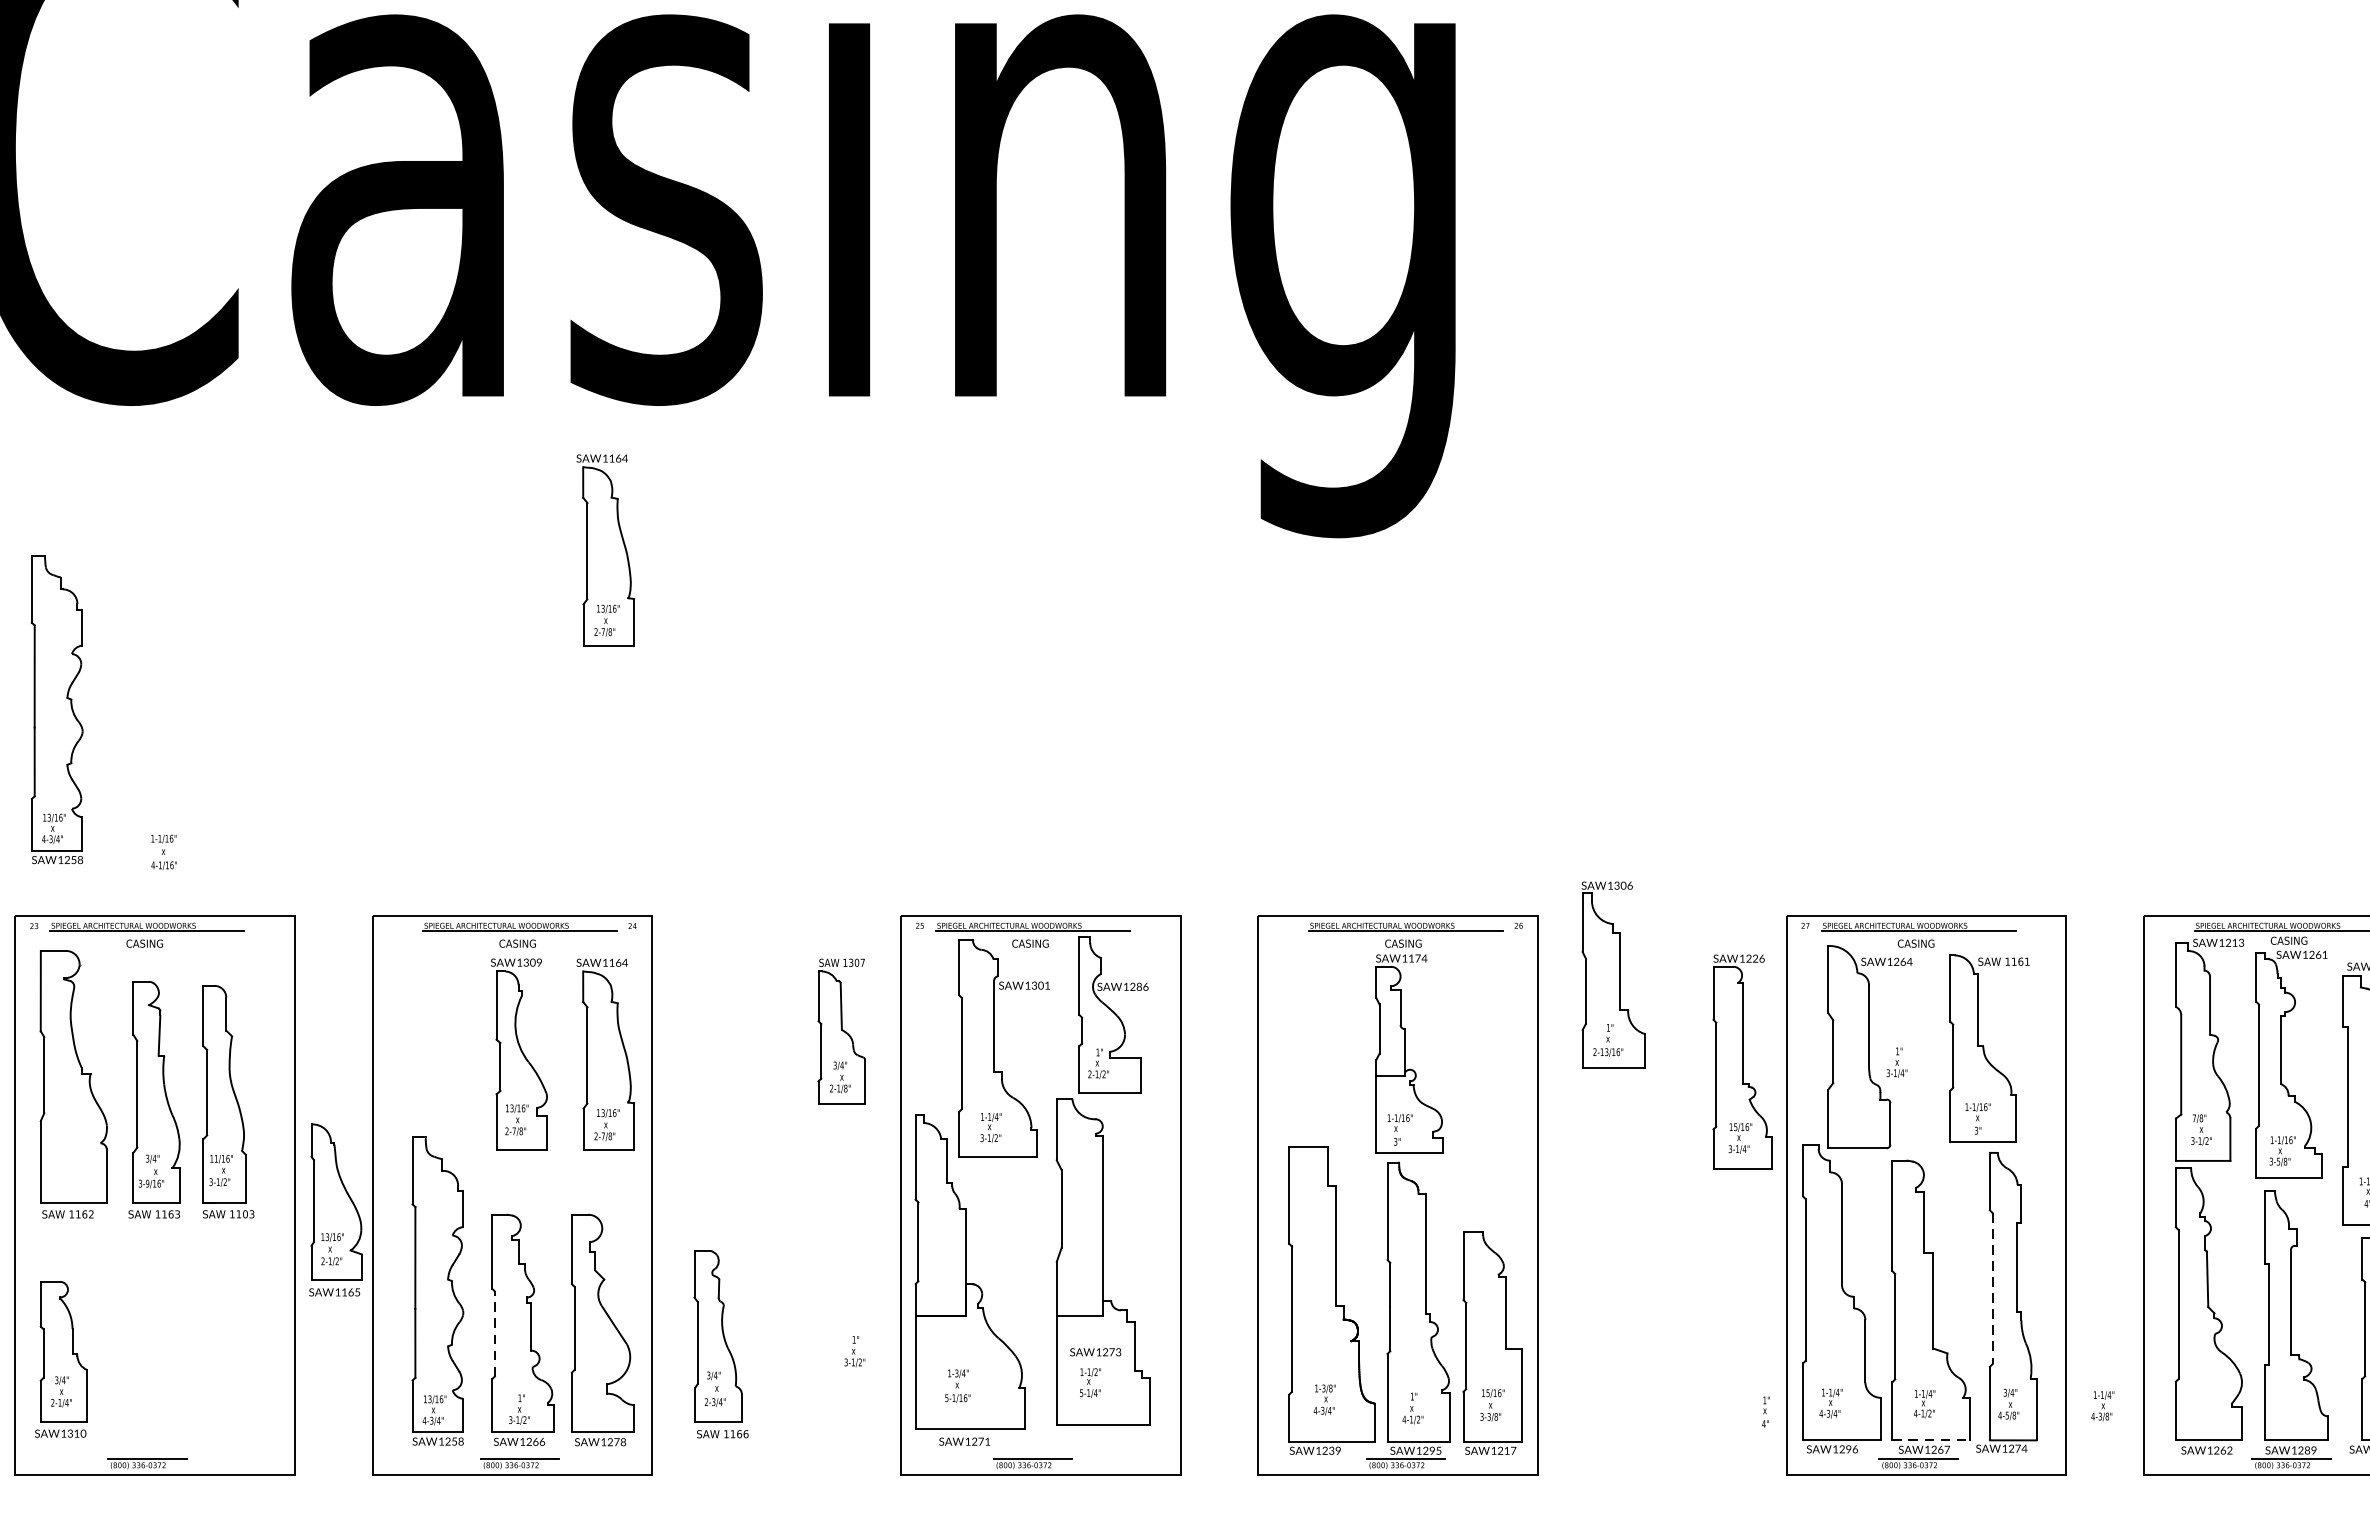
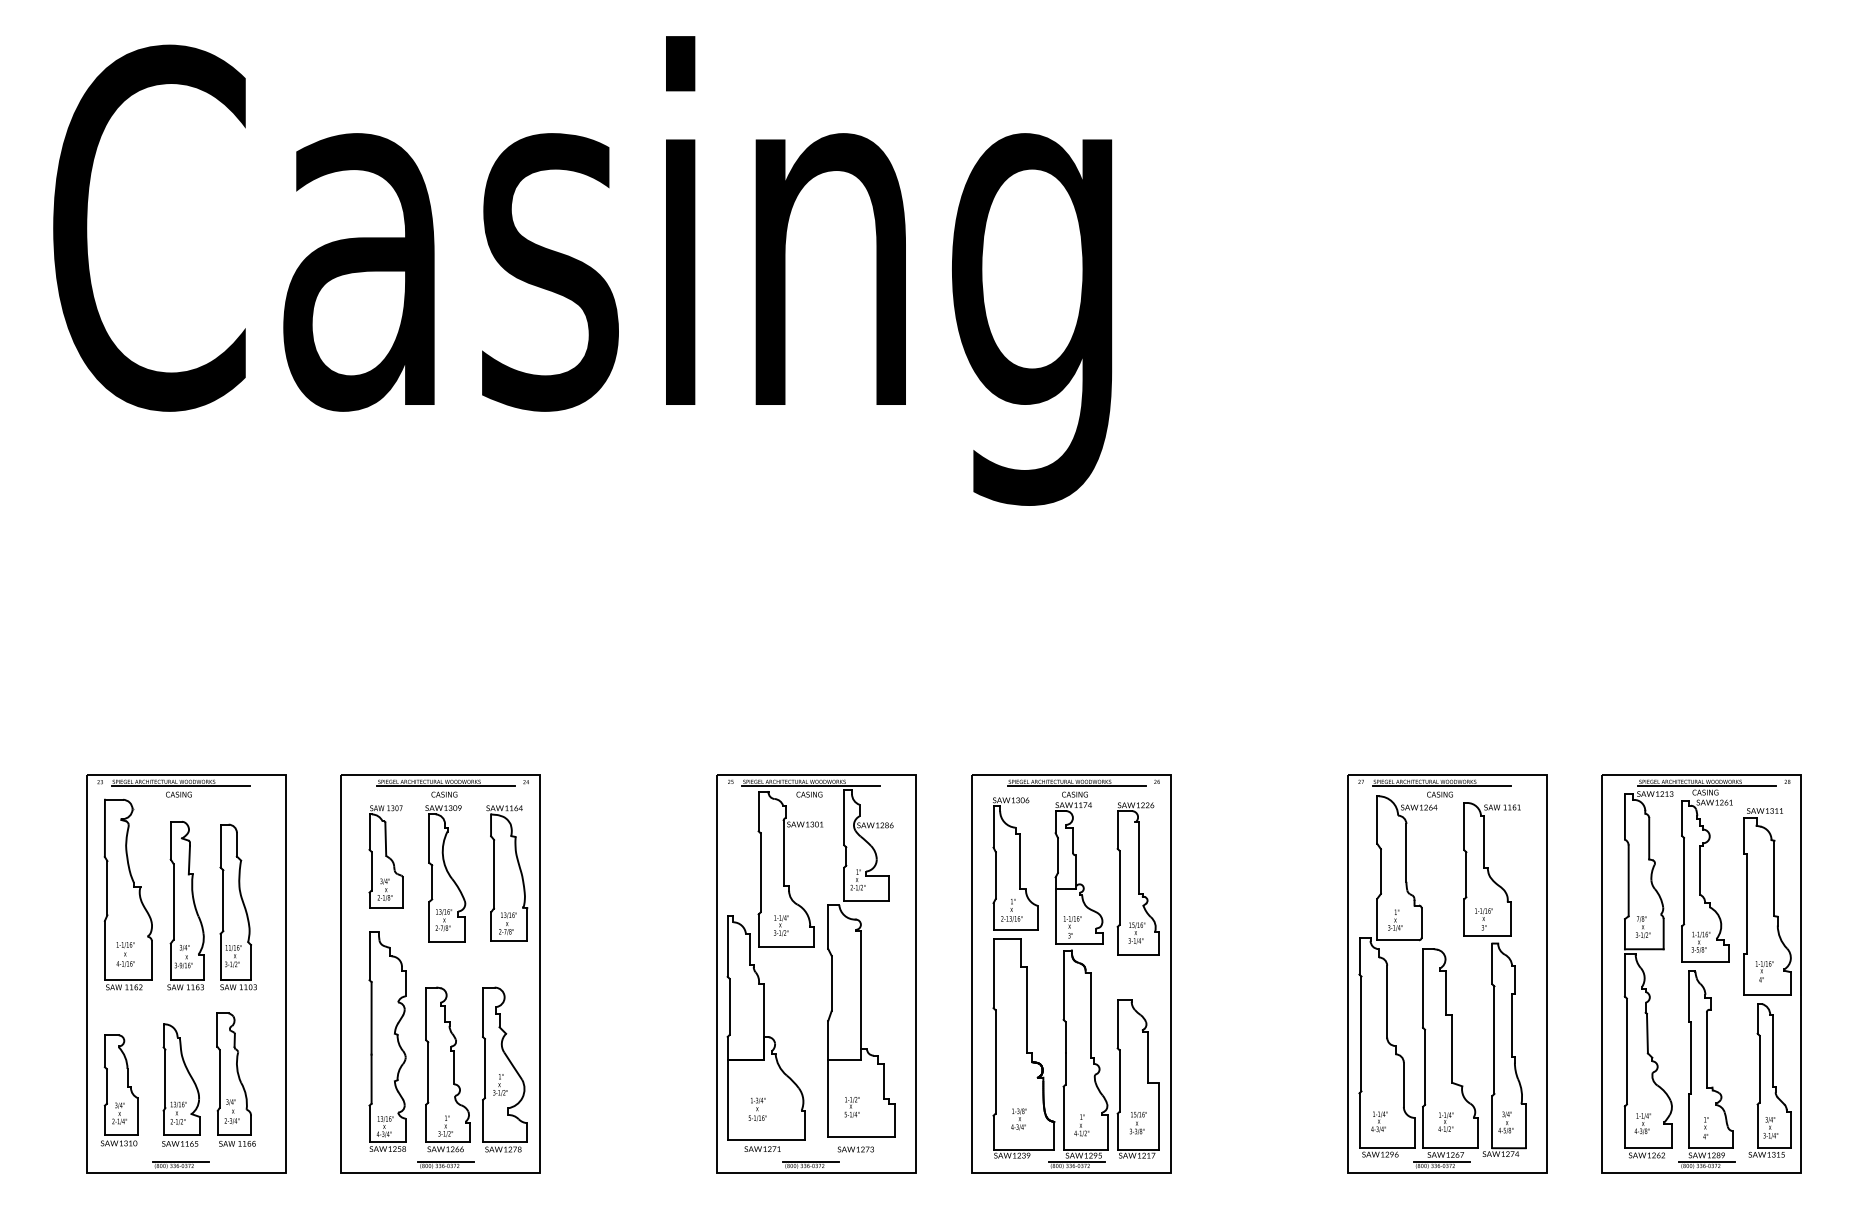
part: (606, 550) -> (507, 514), removed
part: (57, 708) -> (116, 627), removed
text: (163, 852) -> (125, 954), moved
part: (1613, 974) -> (1015, 863), moved
part: (840, 1030) -> (385, 856), moved
part: (1741, 1061) -> (1137, 878), moved
text: (1897, 1062) -> (1395, 920), moved
part: (336, 1208) -> (181, 1084), moved
line: (1992, 1289) -> (1494, 1040), dashed -> solid
line: (495, 1332) -> (428, 1071), dashed -> solid
part: (720, 1343) -> (235, 1079), moved
text: (854, 1350) -> (500, 1084), moved
text: (1095, 1352) -> (855, 1149), moved
text: (2102, 1405) -> (1642, 1123), moved
text: (1765, 1412) -> (1705, 1128), moved
line: (1930, 1440) -> (1450, 1148), dashed -> solid

